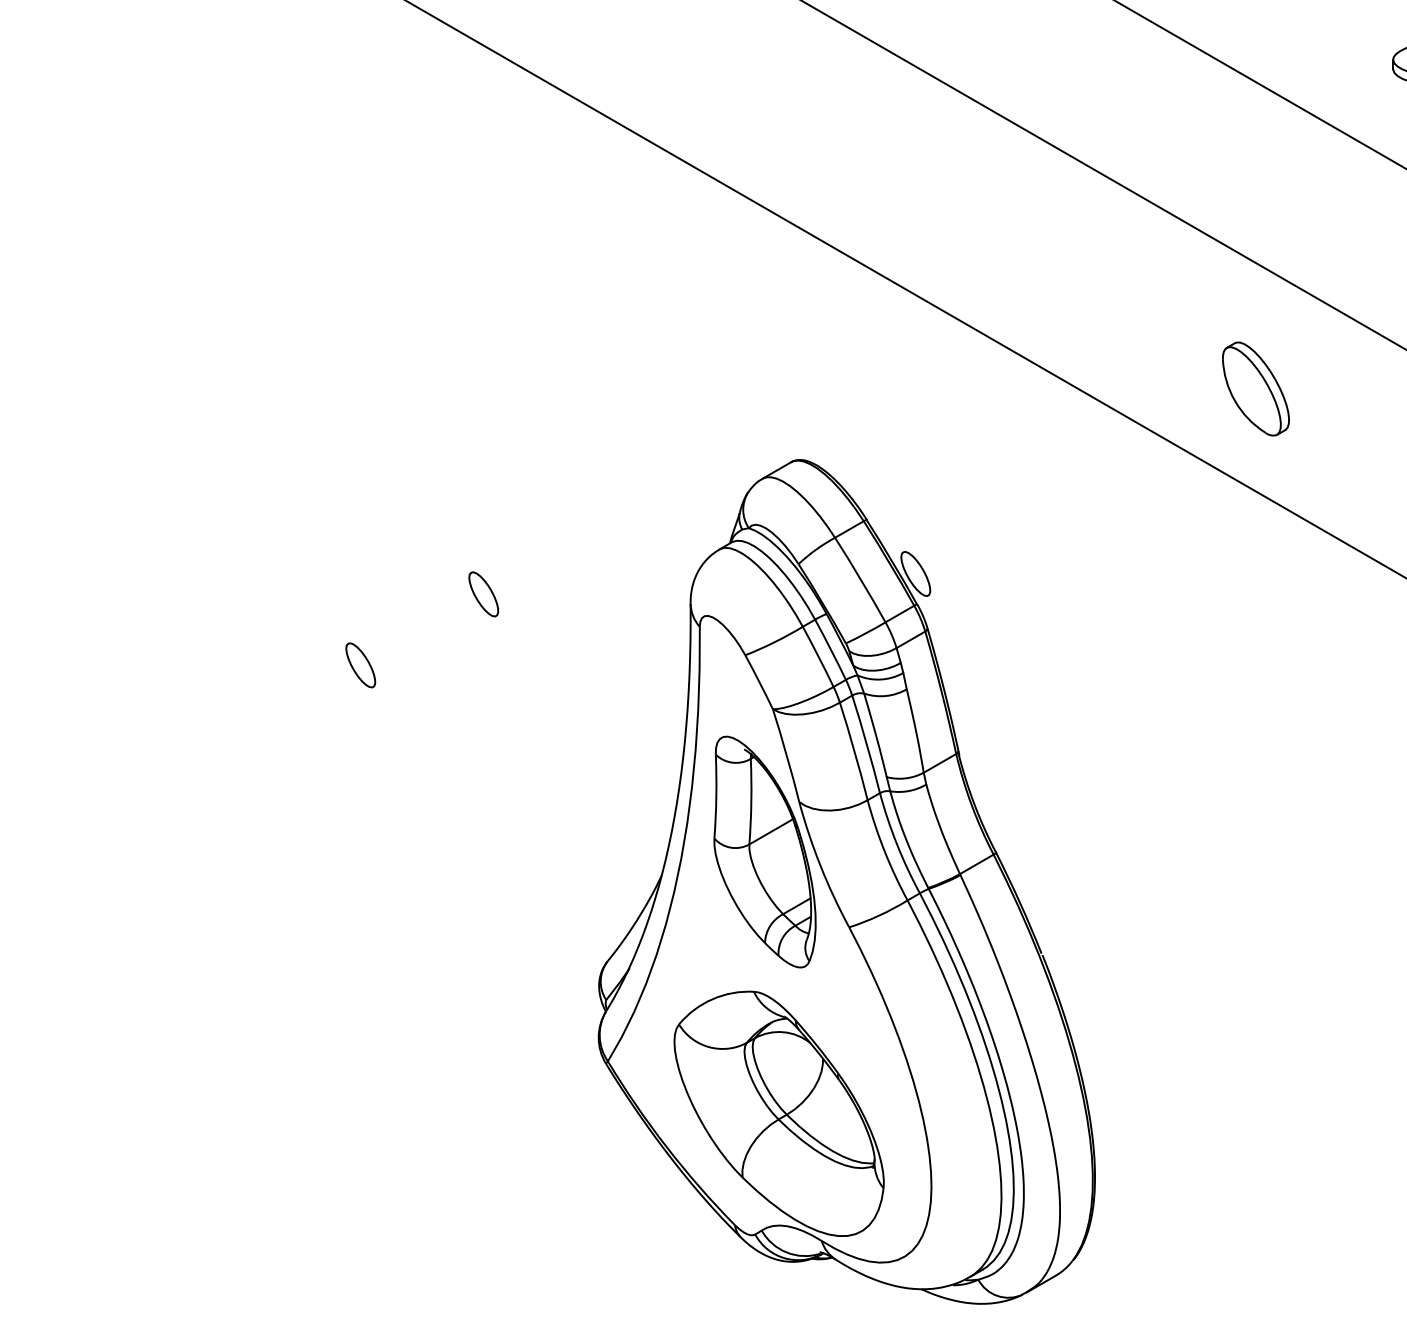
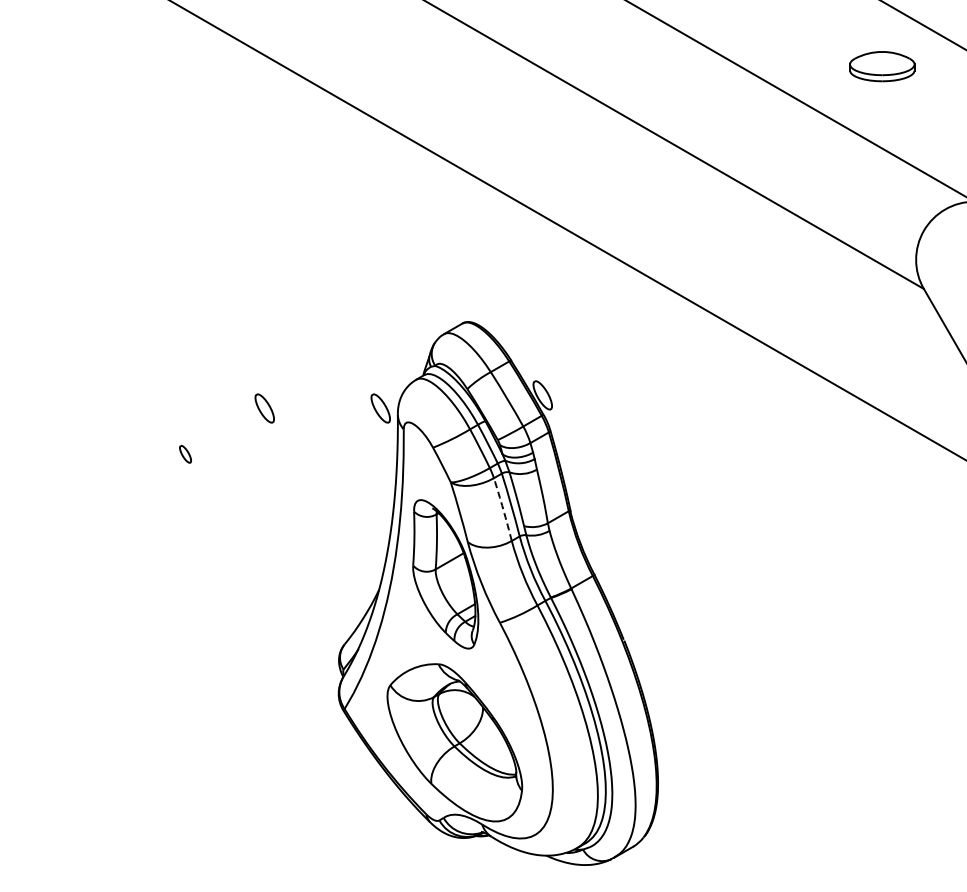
part: (1255, 389) -> (761, 276), removed
part: (663, 594) -> (380, 408), added
part: (360, 665) -> (185, 454), size x0.6
arc: (854, 751) -> (503, 509), solid -> dashed

